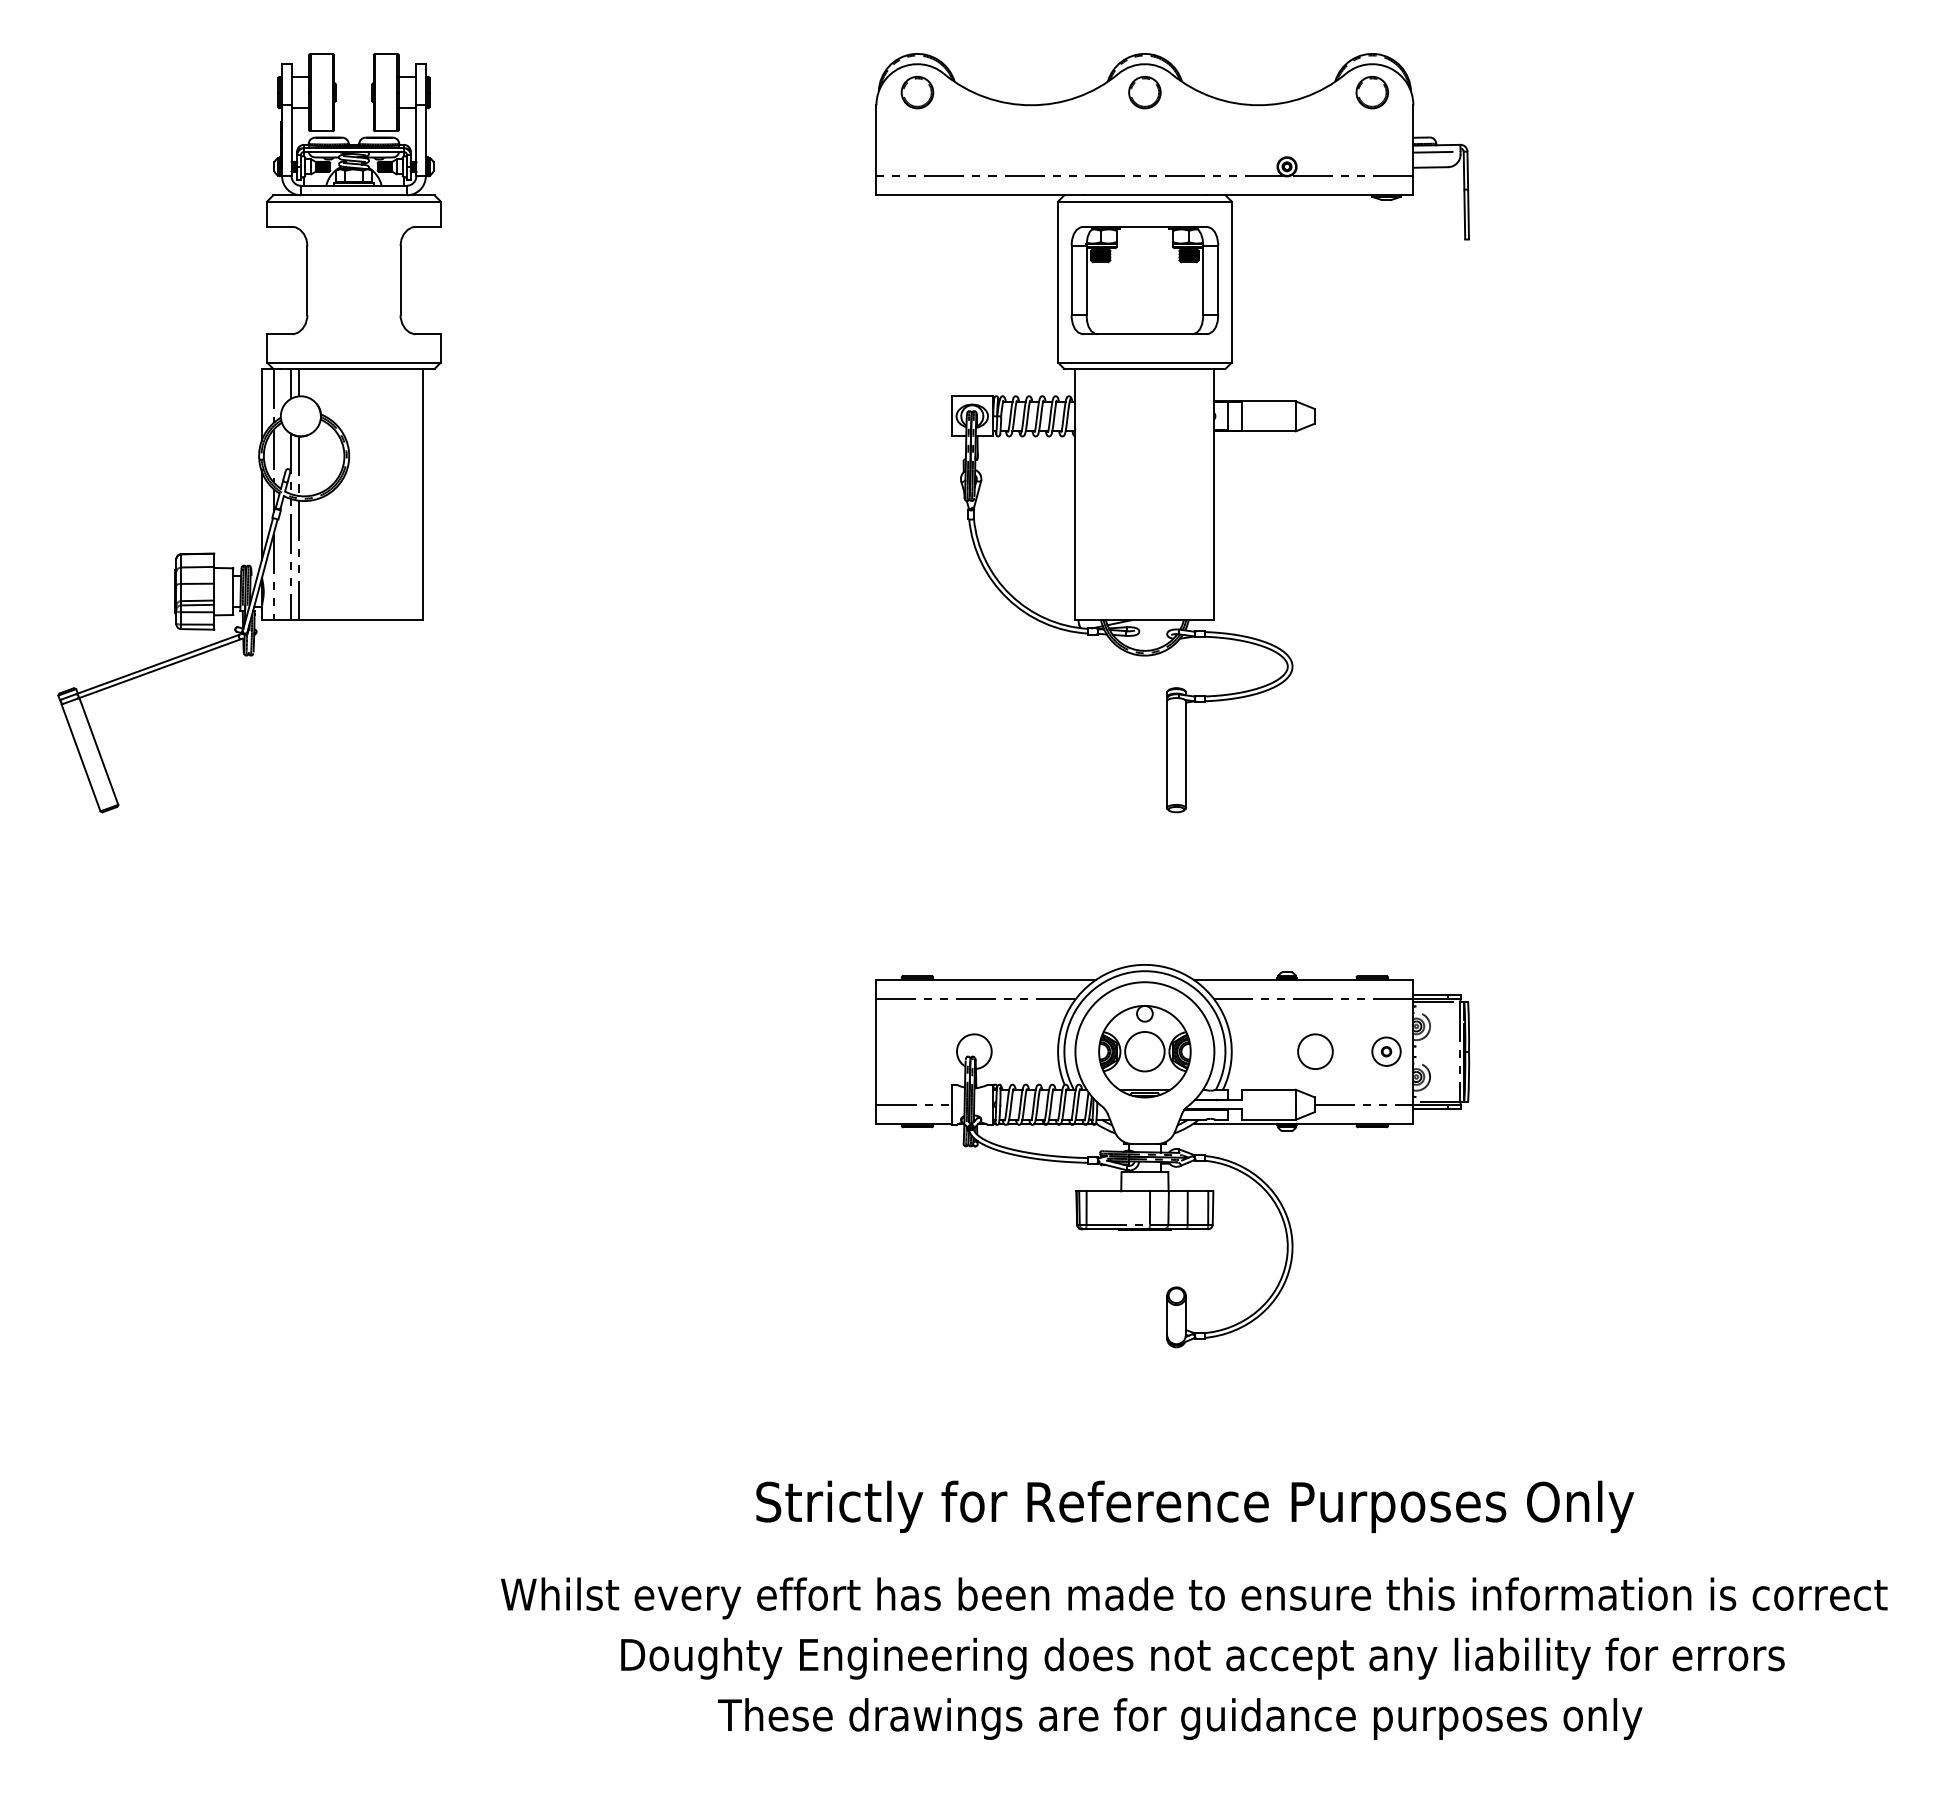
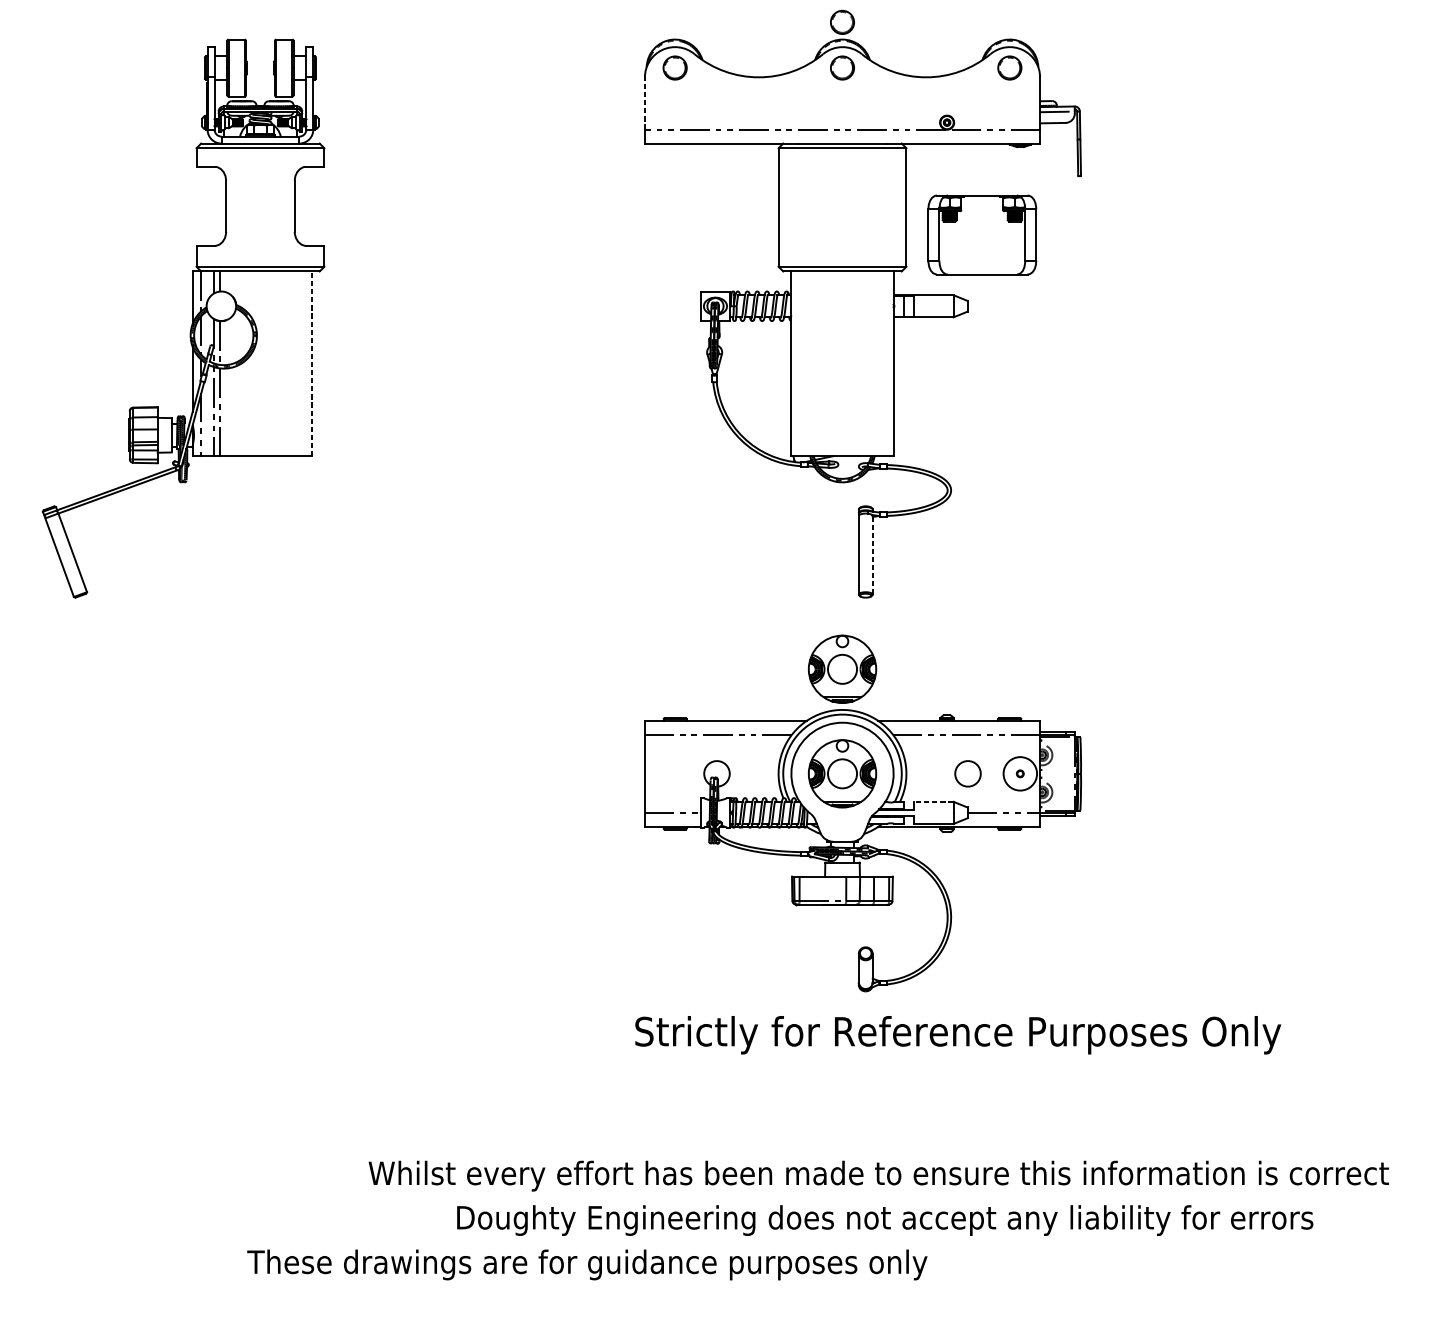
part: (1144, 30) -> (842, 22), added
line: (876, 140) -> (644, 103), solid -> dashed
part: (1144, 280) -> (982, 235), moved
line: (423, 494) -> (311, 363), solid -> dashed
line: (1185, 754) -> (872, 555), solid -> dashed
part: (1144, 909) -> (842, 669), added
circle: (1386, 1051) -> (1020, 773), size x1.6
line: (1269, 1089) -> (934, 801), solid -> dashed
text: (1195, 1506) -> (958, 1034), moved
text: (1180, 1718) -> (587, 1264), moved

